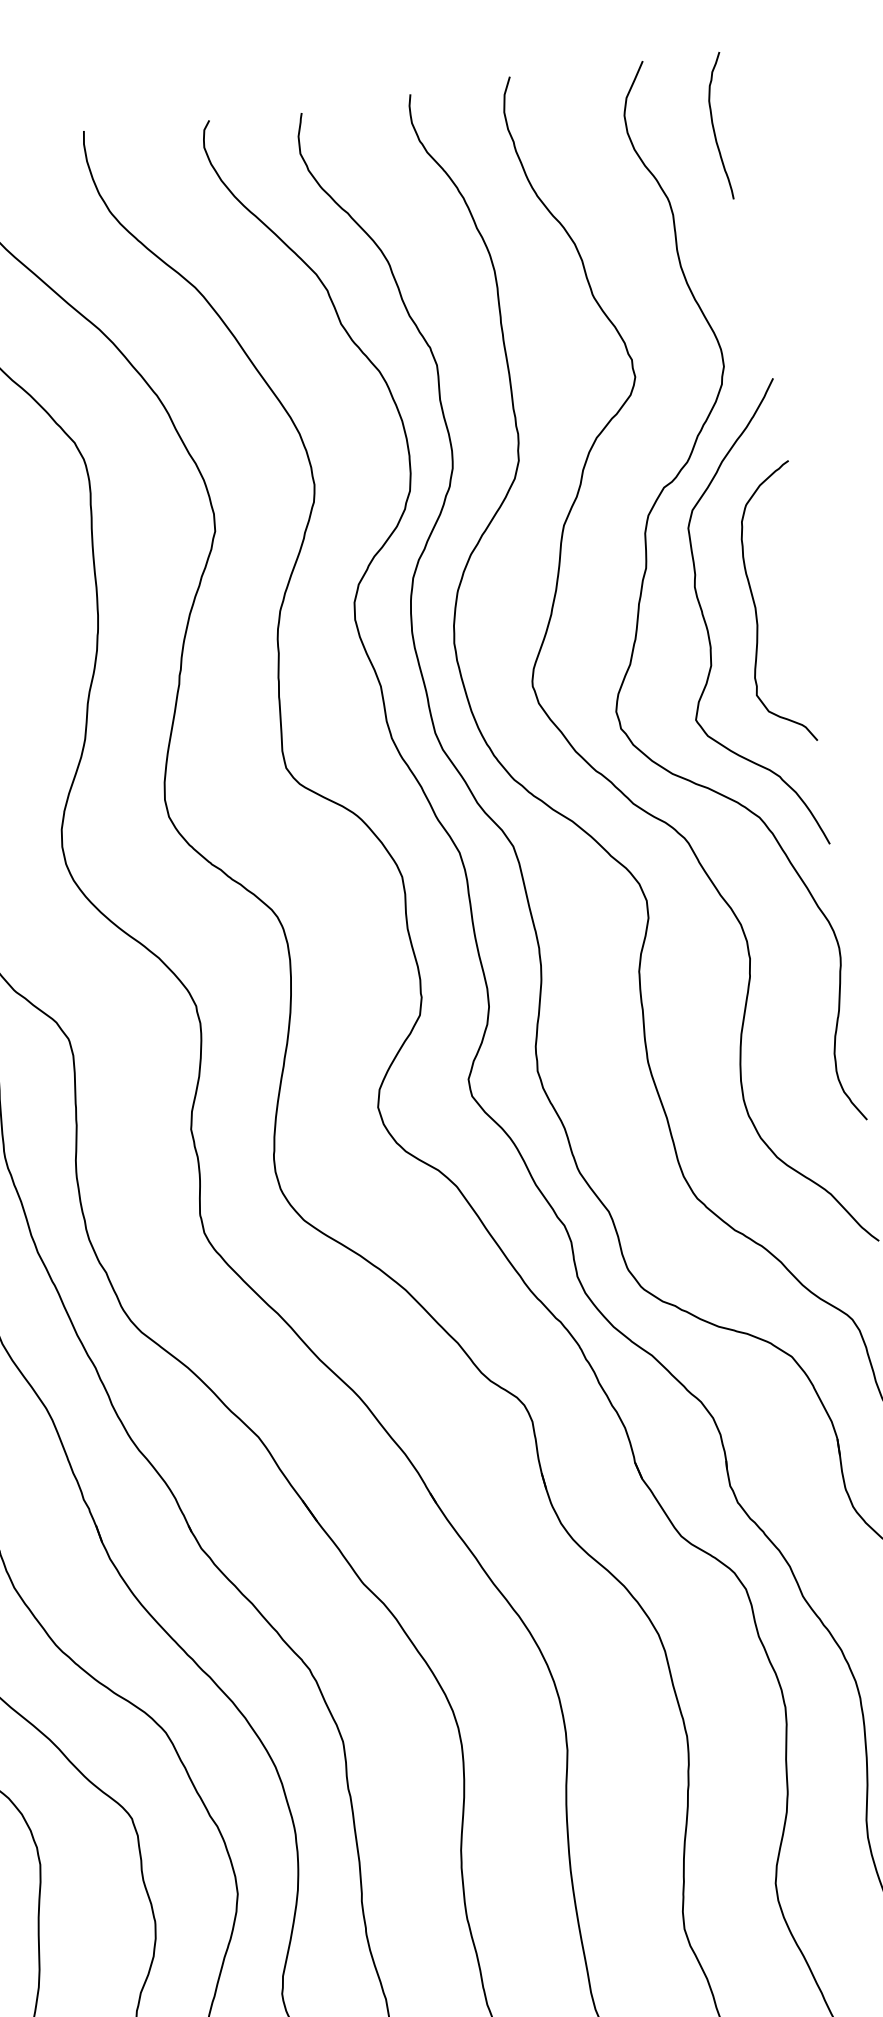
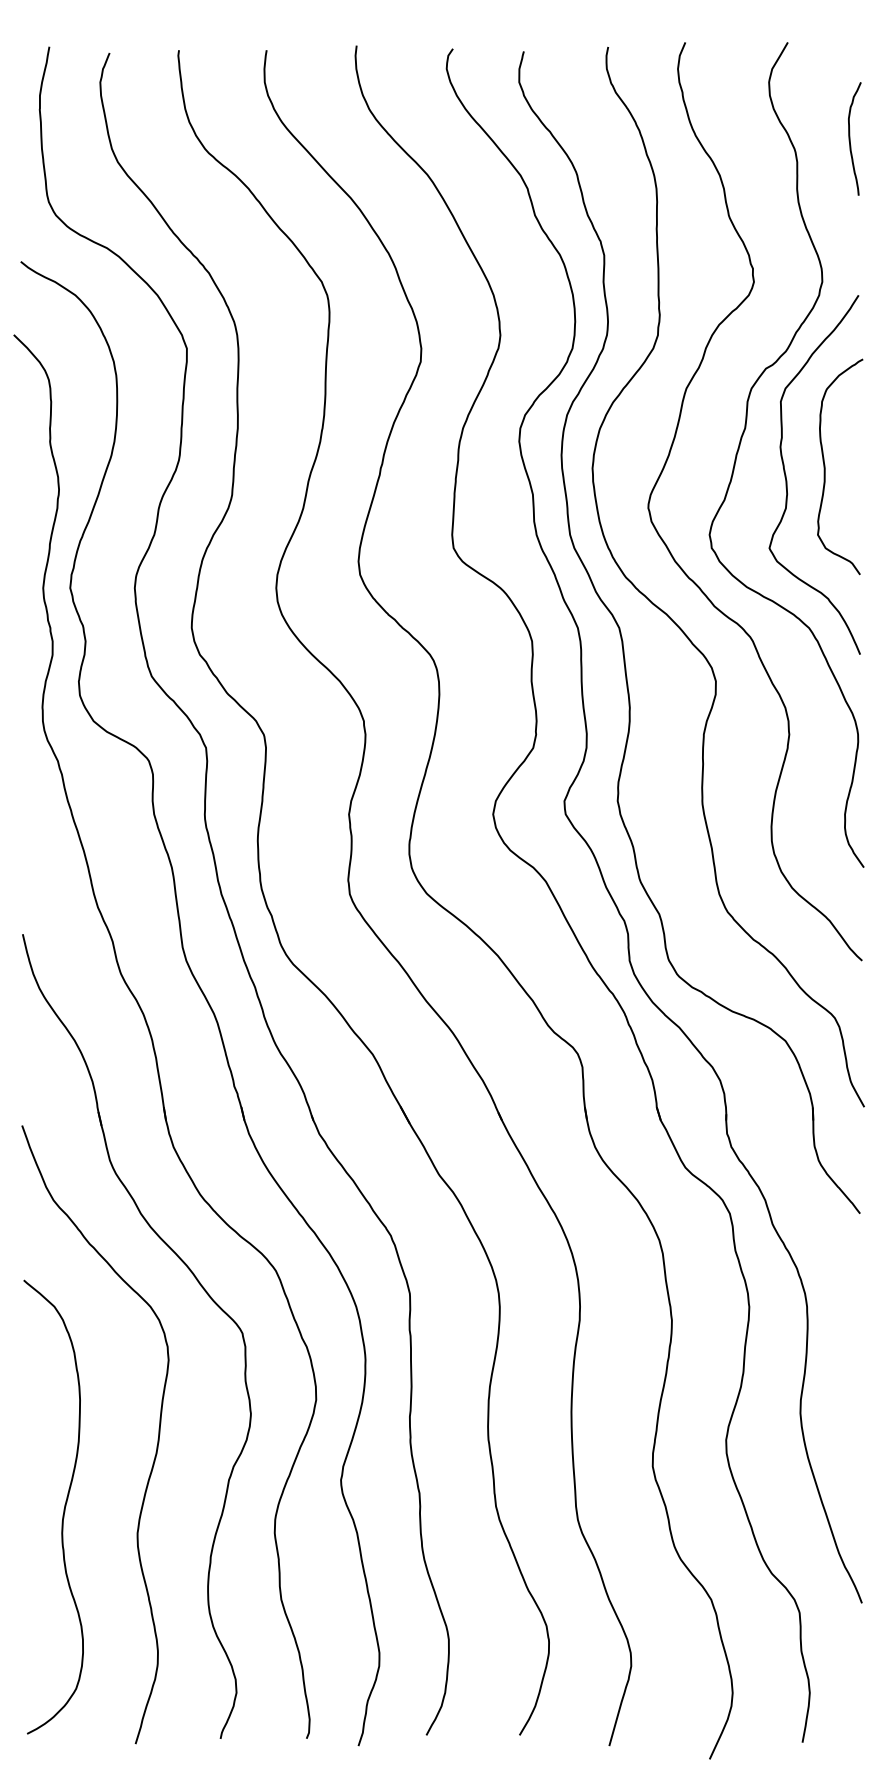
curve: (714, 126) -> (850, 138), moved

